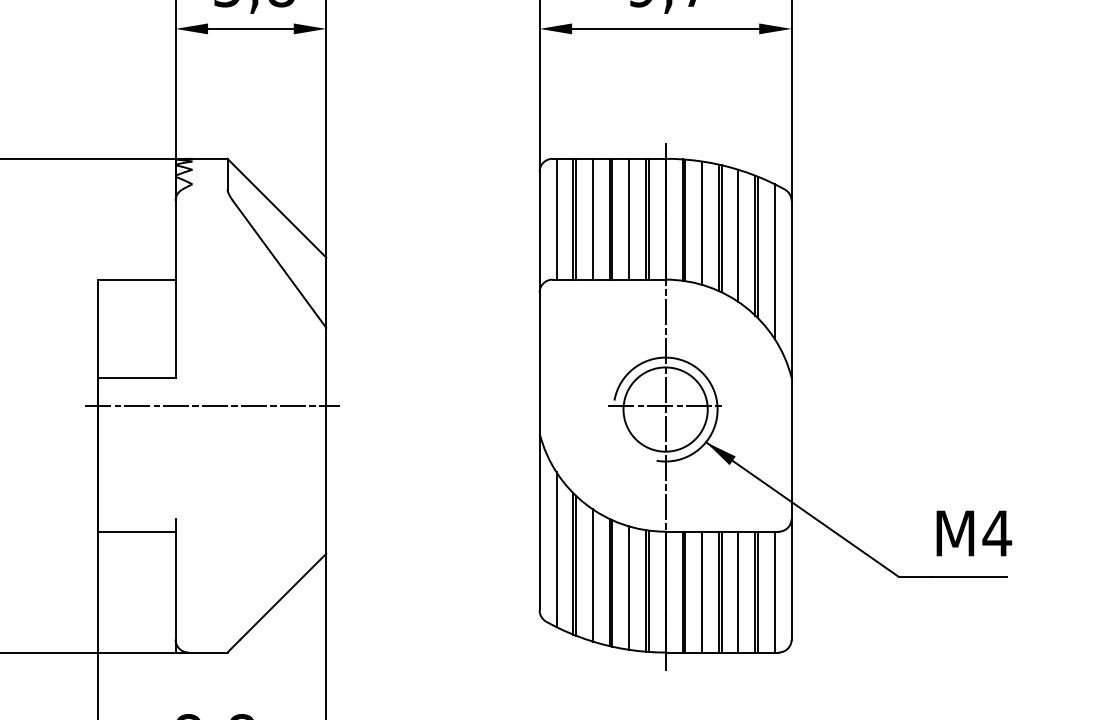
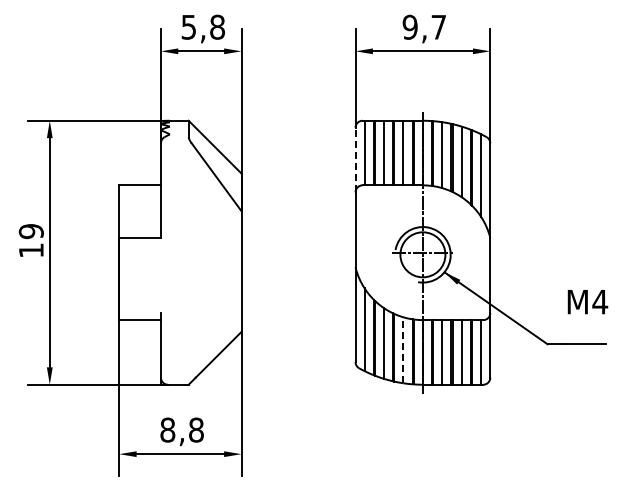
line: (539, 231) -> (355, 159), solid -> dashed
line: (212, 405) -> (180, 252), removed
text: (973, 534) -> (587, 302), moved
line: (629, 588) -> (403, 350), solid -> dashed

